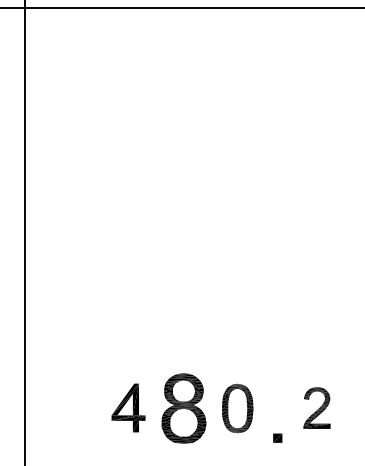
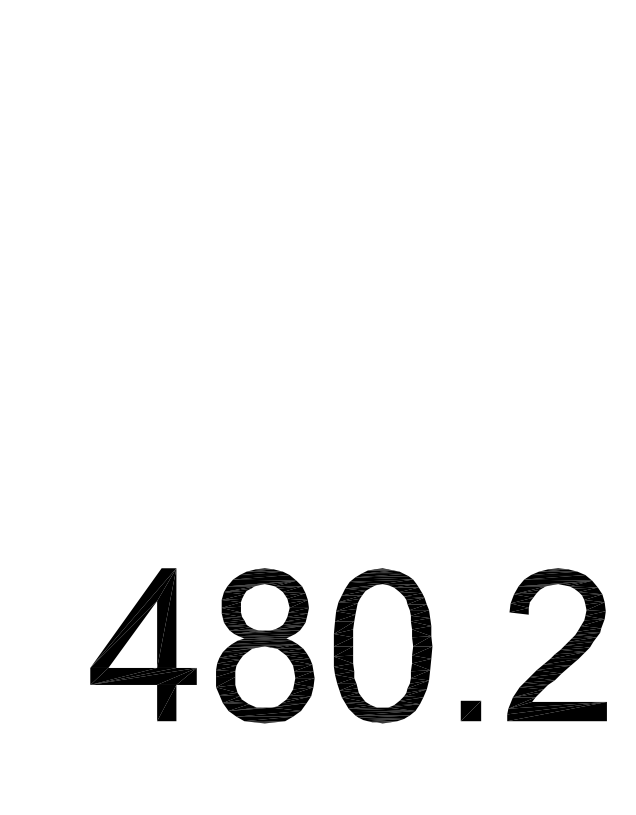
part: (128, 407) -> (143, 643), size x1.43
part: (316, 407) -> (555, 643), size x1.67
part: (237, 408) -> (382, 645), size x1.43

